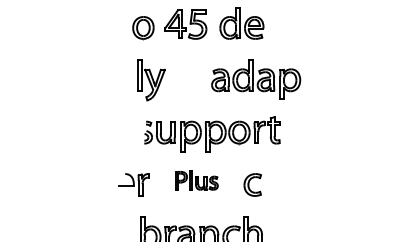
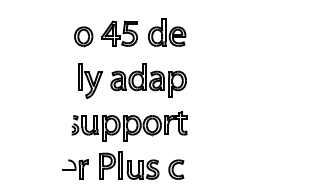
part: (256, 79) -> (148, 80), moved
part: (212, 134) -> (129, 126), moved
part: (196, 180) -> (128, 165), size x1.67

